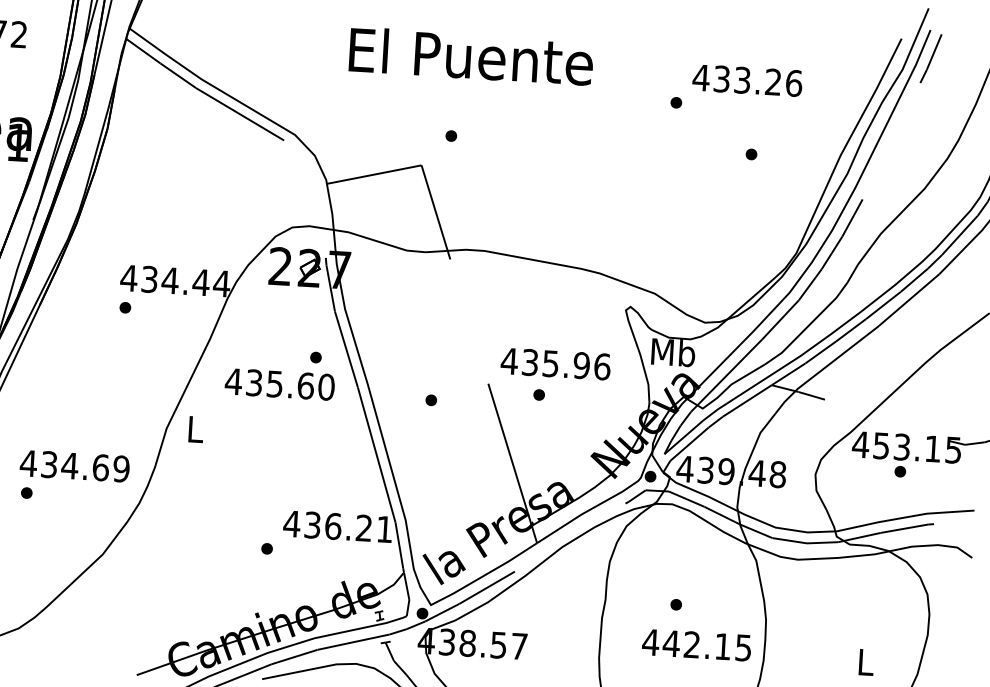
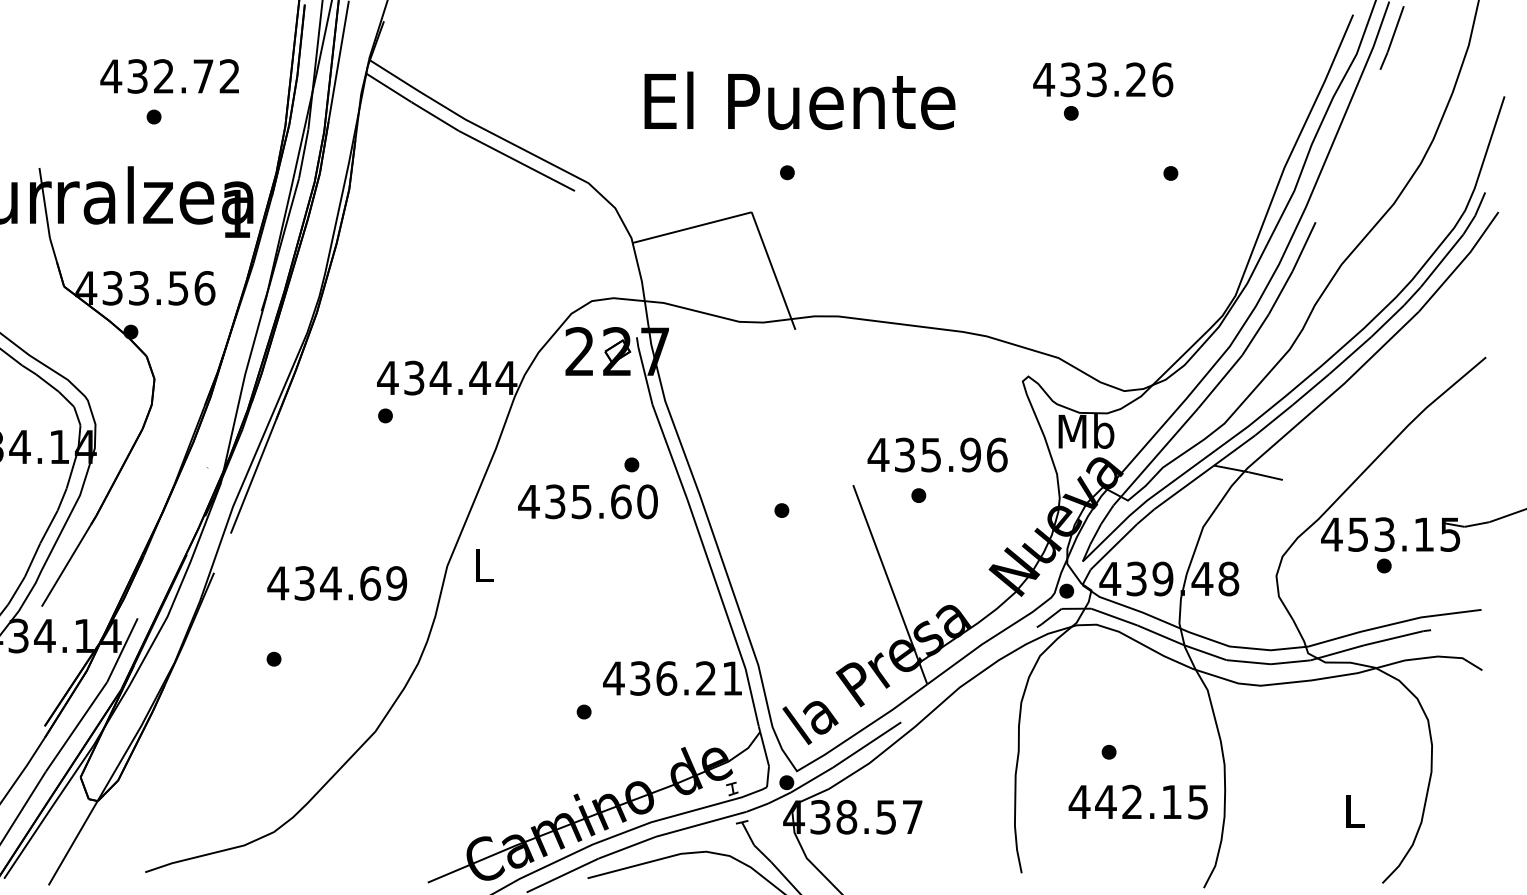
text: (471, 56) -> (799, 100), moved
text: (747, 80) -> (1103, 79), moved
text: (75, 466) -> (337, 583), moved

